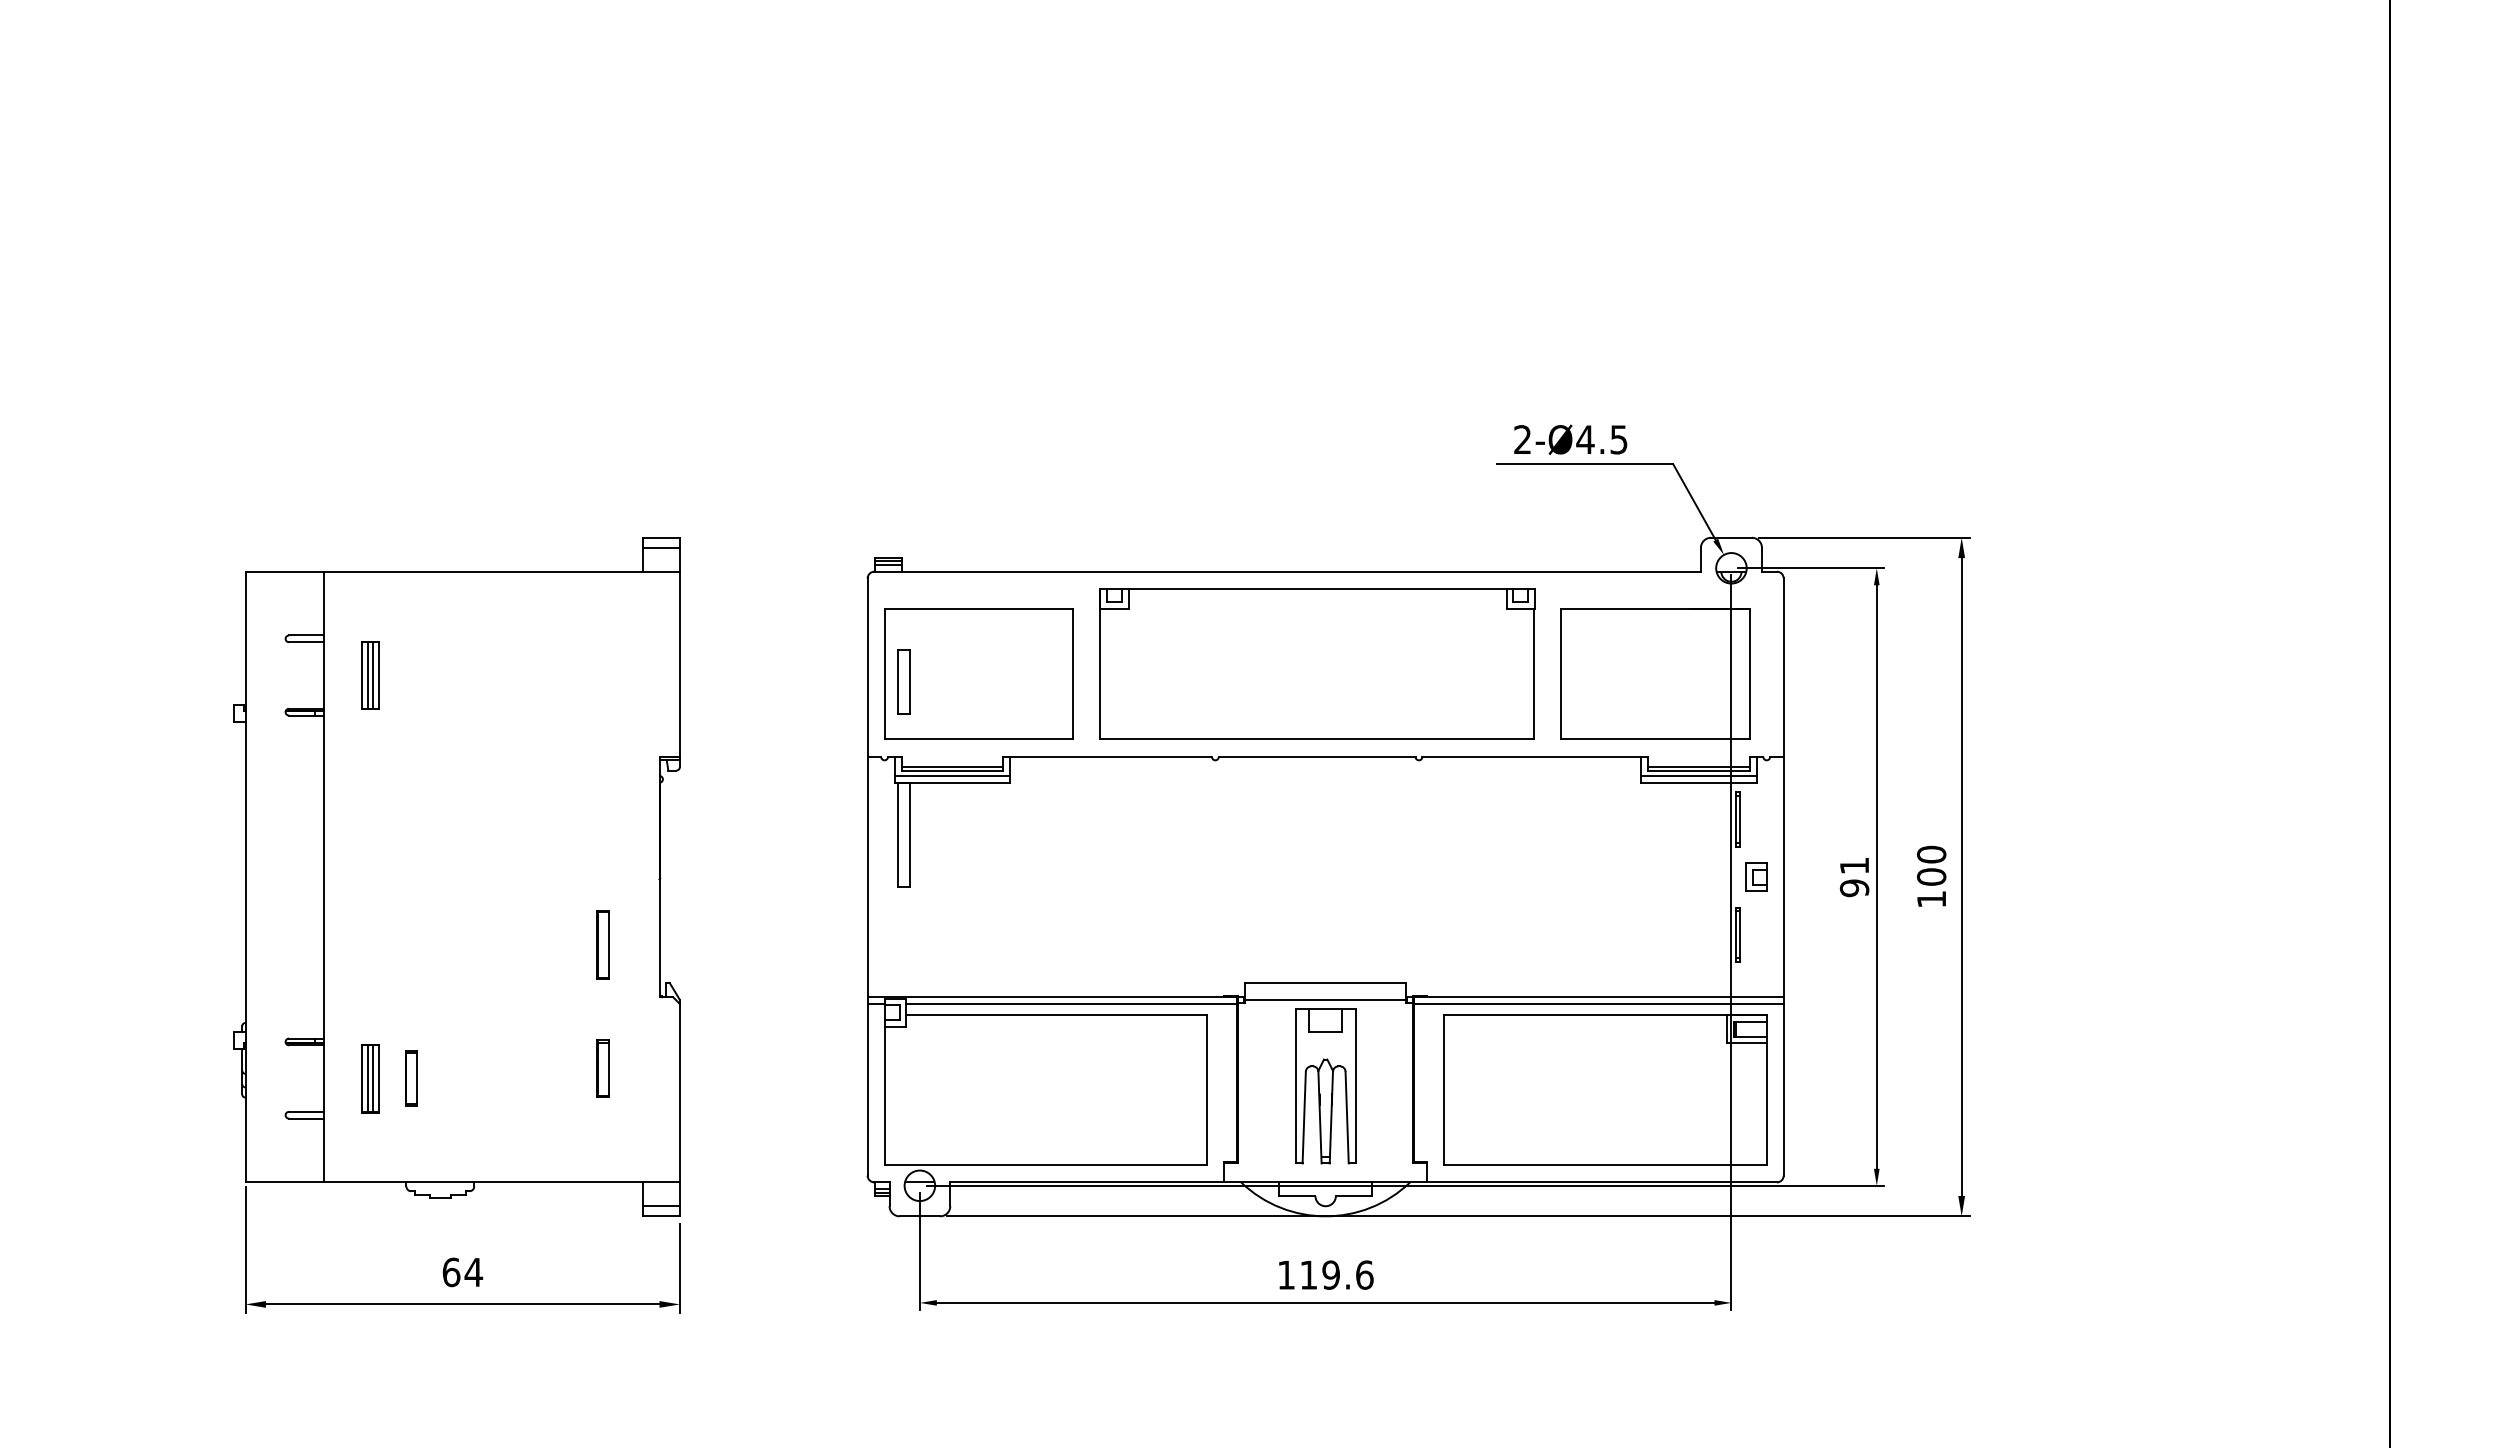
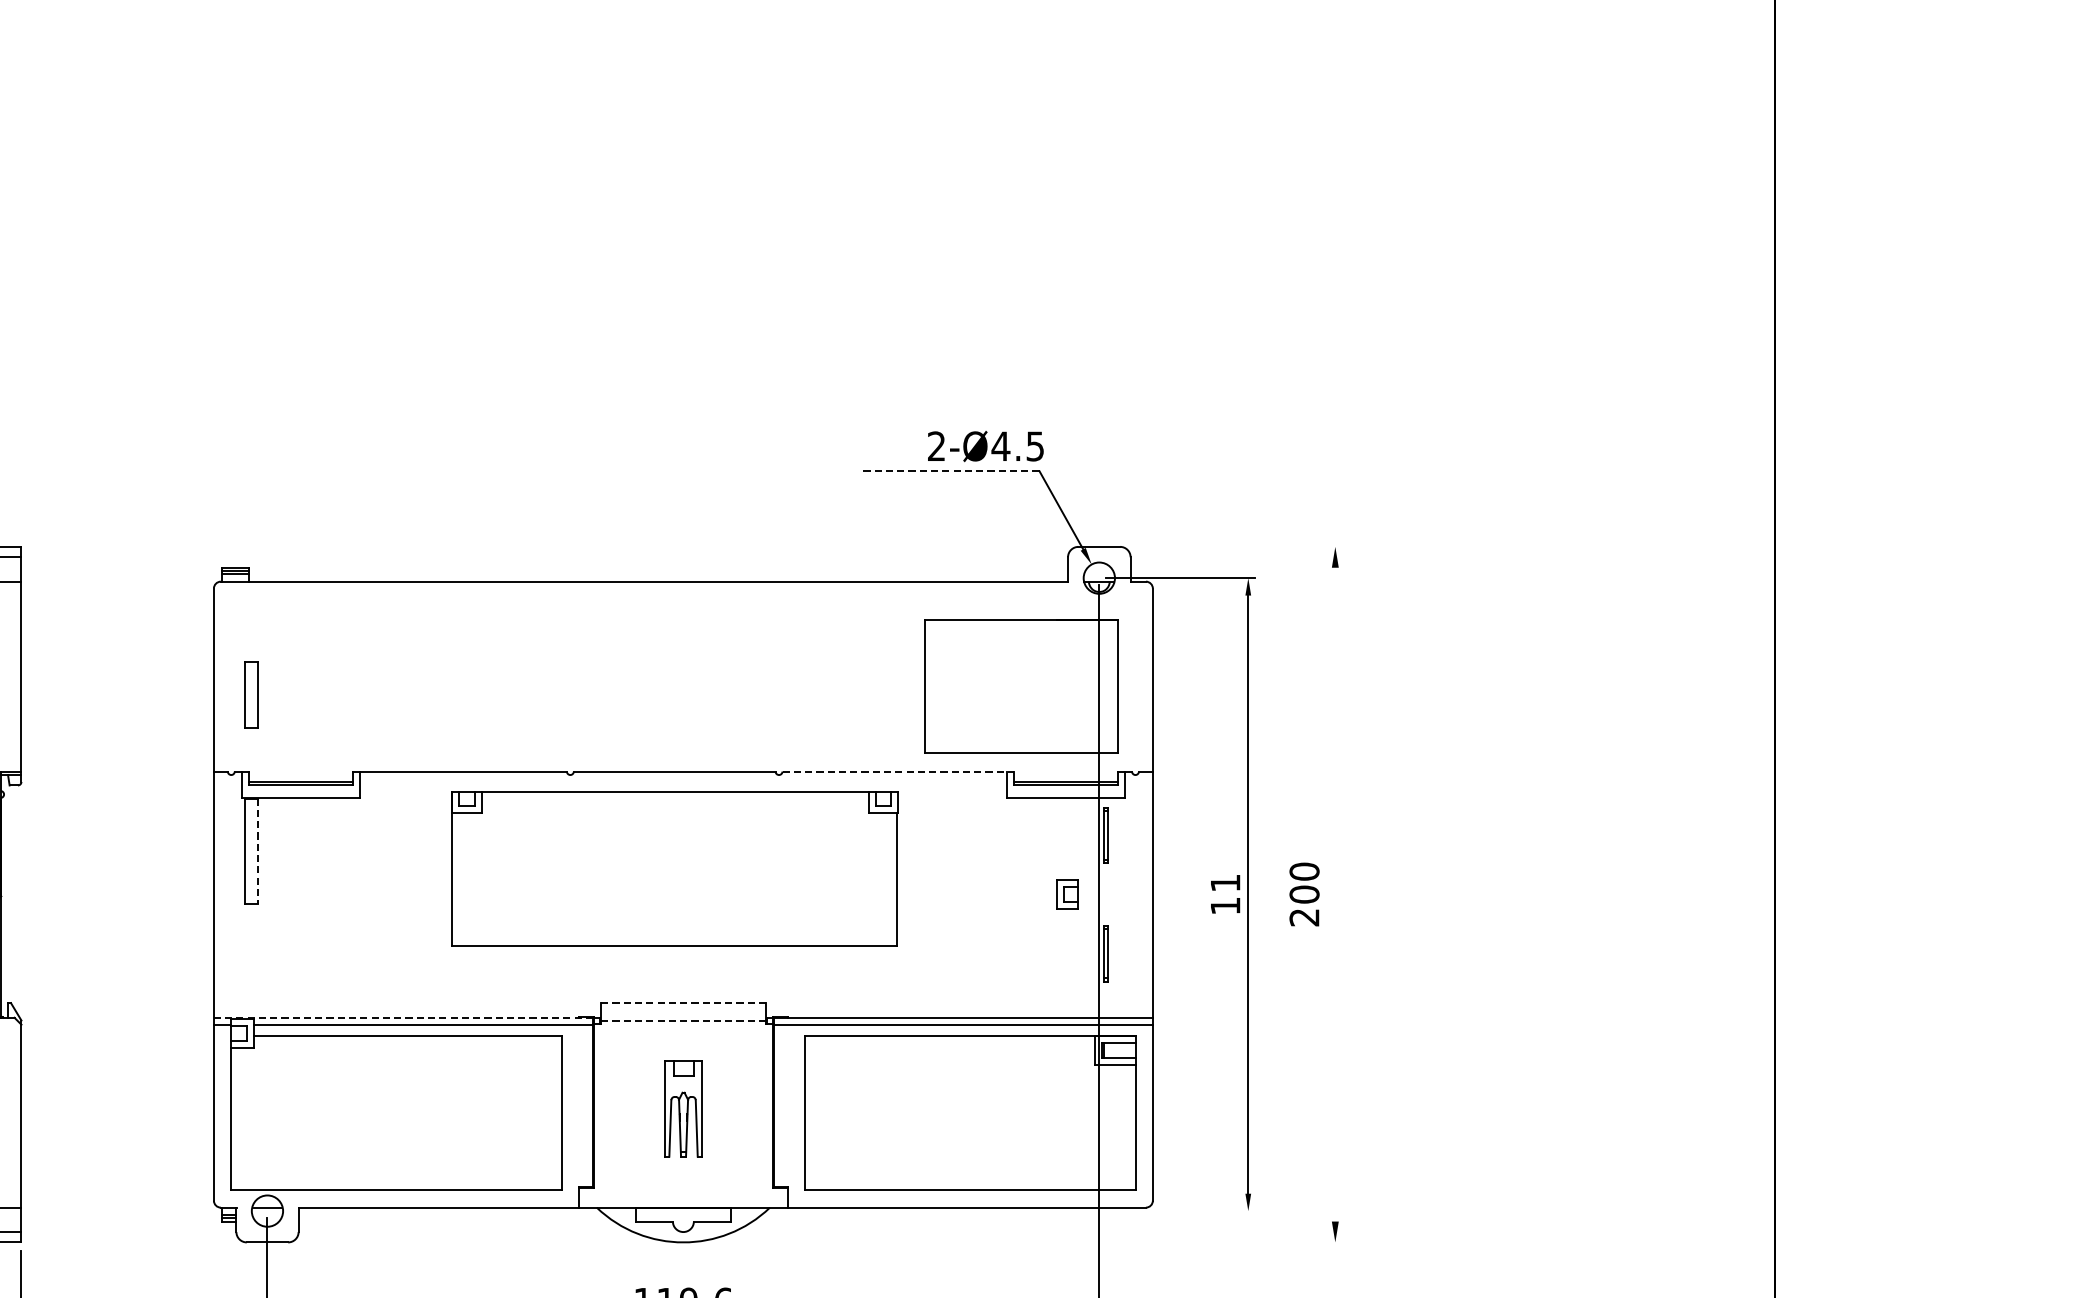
text: (1570, 439) -> (985, 446), moved
line: (1584, 464) -> (948, 471), solid -> dashed
line: (1864, 537) -> (1235, 546), removed
part: (1317, 663) -> (675, 868), moved
part: (978, 673) -> (327, 686), removed
line: (1535, 756) -> (898, 771), solid -> dashed
line: (952, 775) -> (300, 790), removed
line: (1698, 775) -> (1065, 790), removed
line: (910, 834) -> (257, 851), solid -> dashed
part: (1756, 876) -> (1067, 894), moved
line: (1961, 876) -> (1335, 894), removed
text: (1854, 888) -> (1225, 906), 91 -> 11
text: (1931, 899) -> (1304, 917), 100 -> 200
line: (1325, 982) -> (683, 1002), solid -> dashed
line: (1052, 997) -> (403, 1018), solid -> dashed
line: (1325, 999) -> (683, 1020), solid -> dashed
part: (1325, 1086) -> (683, 1109), size x0.6
line: (1404, 1185) -> (764, 1210), removed
line: (1458, 1216) -> (819, 1242), removed

